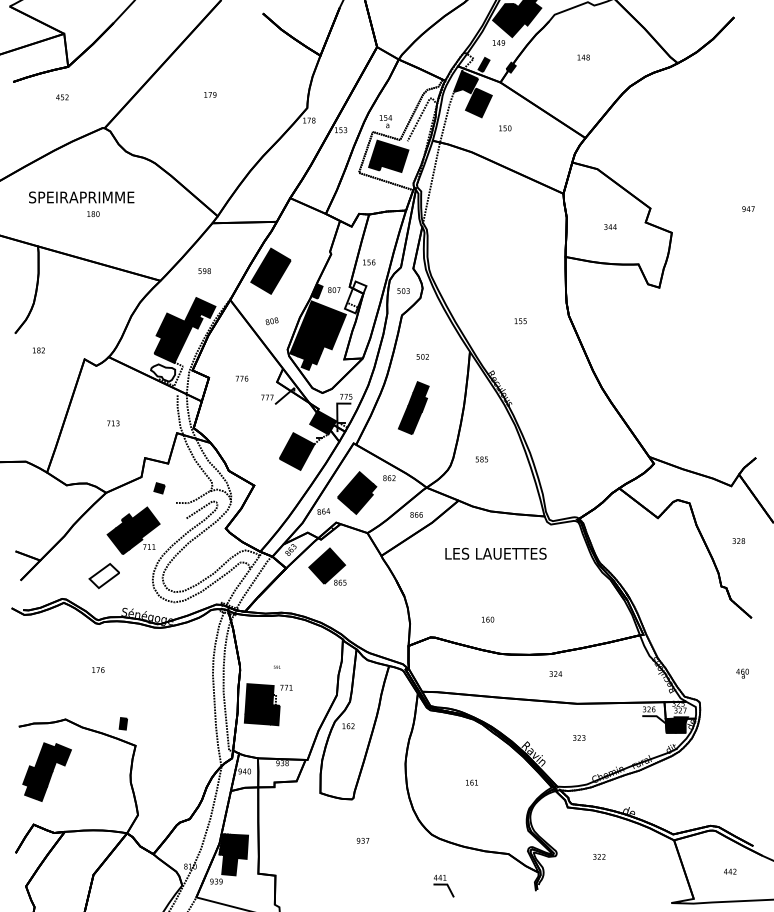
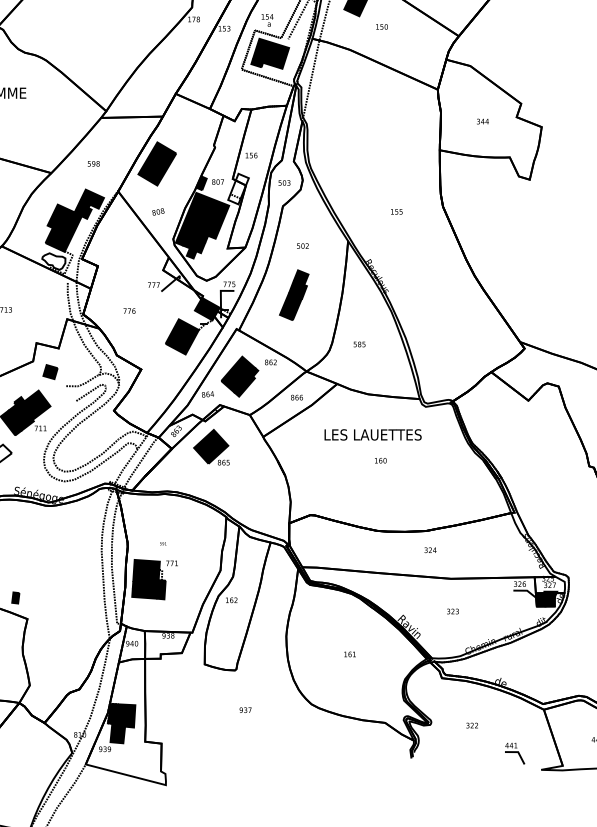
text: (241, 378) -> (129, 310), moved
part: (159, 488) -> (50, 372), size x1.43
text: (488, 619) -> (381, 460), moved
part: (443, 885) -> (514, 753), moved

